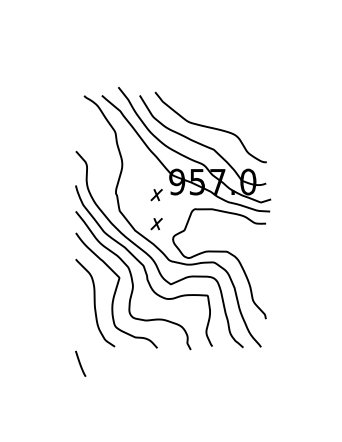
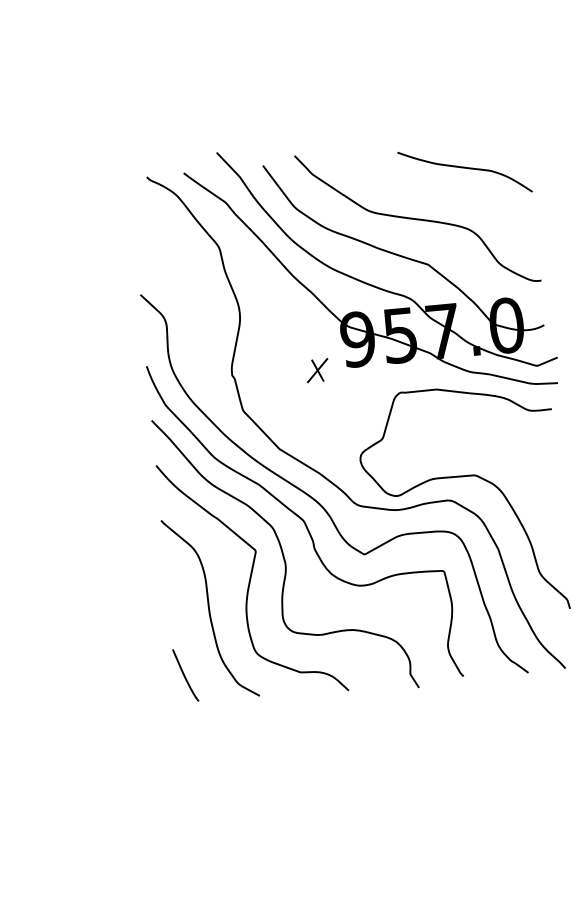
curve: (235, 106) -> (465, 170), added
part: (156, 224) -> (322, 432), removed
line: (80, 363) -> (185, 674), moved

